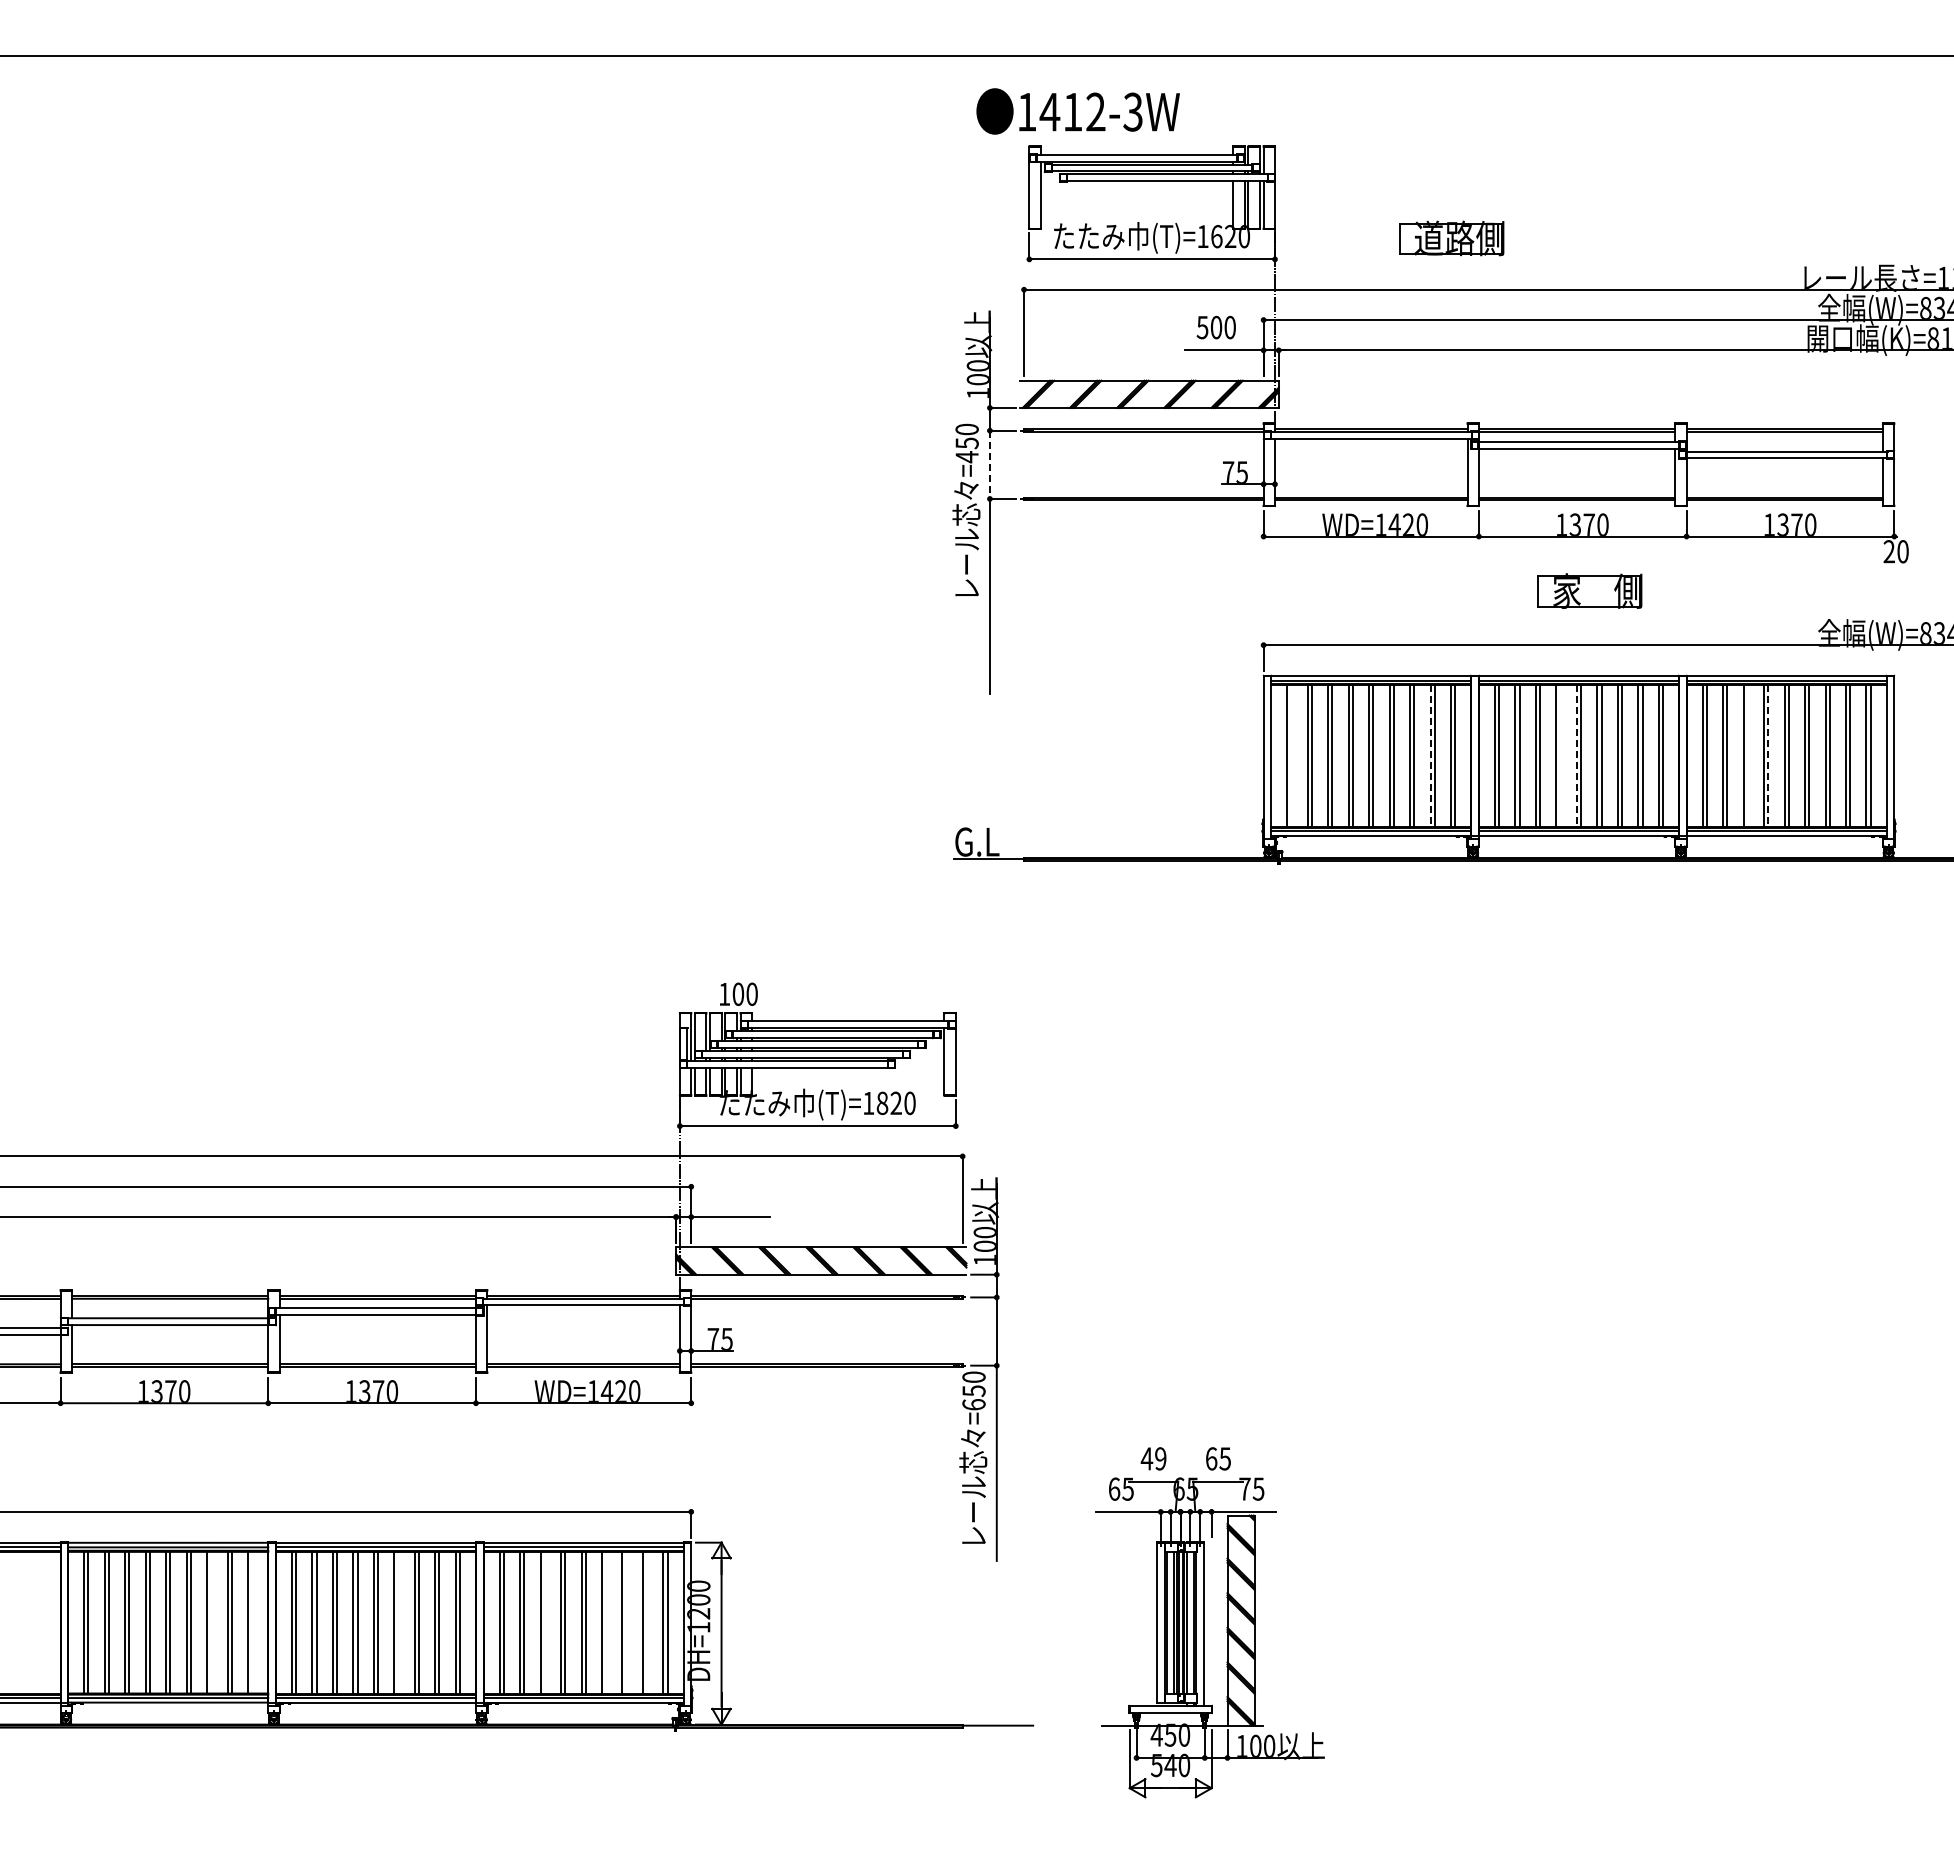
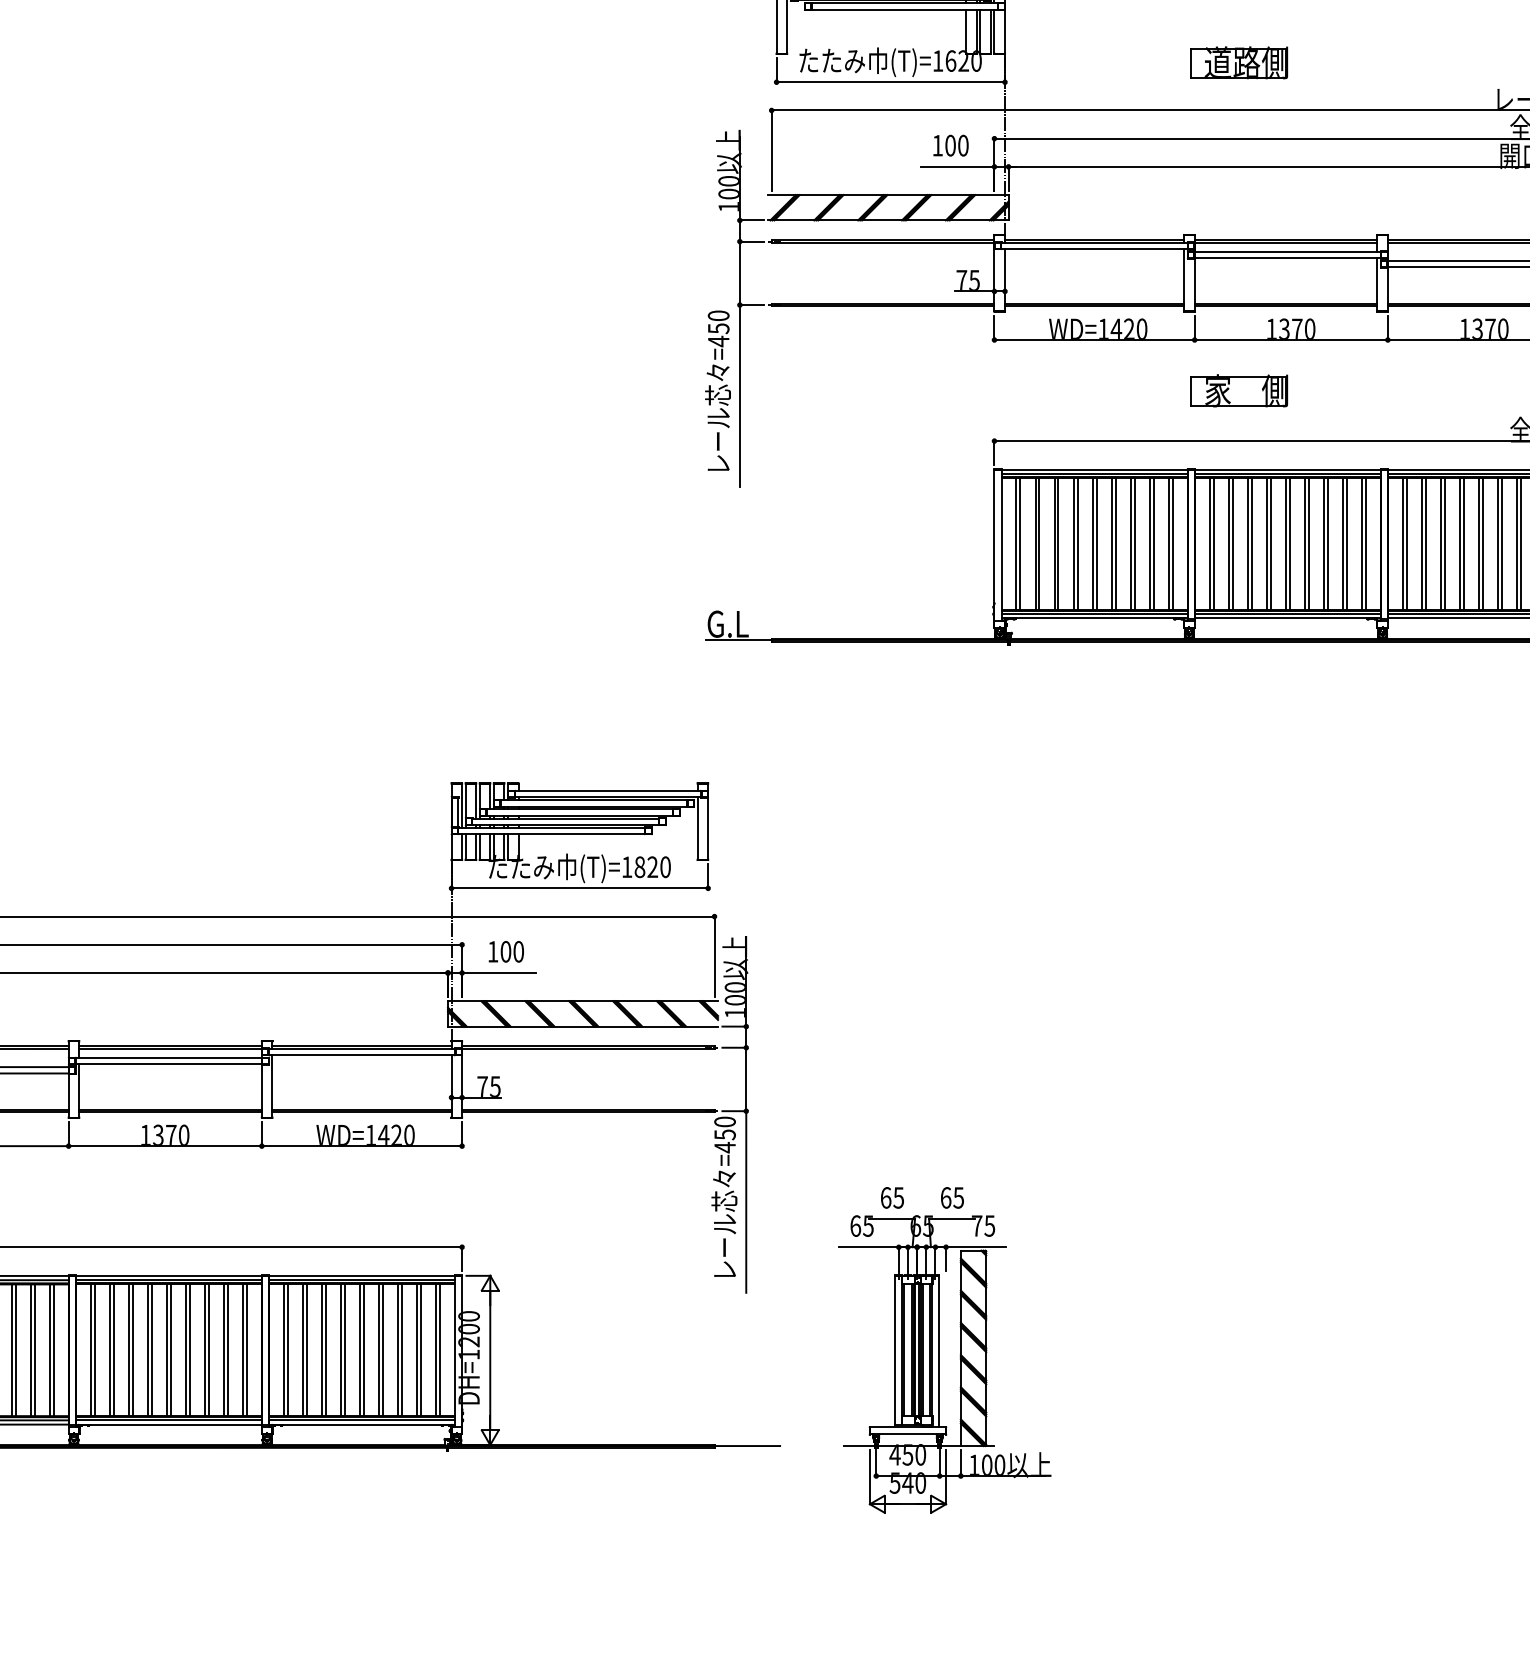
part: (1451, 238) -> (1238, 62), moved
text: (1202, 327) -> (937, 145), 500 -> 100
line: (989, 465) -> (739, 273), dashed -> solid
text: (966, 509) -> (718, 390), moved
part: (1589, 590) -> (1238, 390), moved
line: (1291, 755) -> (1020, 543), added
line: (1560, 755) -> (1270, 543), added
line: (1747, 755) -> (1444, 543), added
line: (1430, 756) -> (1149, 544), dashed -> solid
line: (1576, 756) -> (1285, 544), dashed -> solid
line: (1768, 756) -> (1464, 544), dashed -> solid
text: (738, 993) -> (506, 951), moved
text: (973, 1404) -> (724, 1147), =650 -> =450
text: (1153, 1458) -> (892, 1197), 49 -> 65
line: (211, 1622) -> (15, 1350), added
line: (252, 1622) -> (54, 1350), added
line: (398, 1622) -> (189, 1350), added
line: (544, 1622) -> (325, 1350), added
line: (606, 1622) -> (383, 1350), added
line: (626, 1622) -> (401, 1350), added
line: (647, 1622) -> (421, 1350), added

